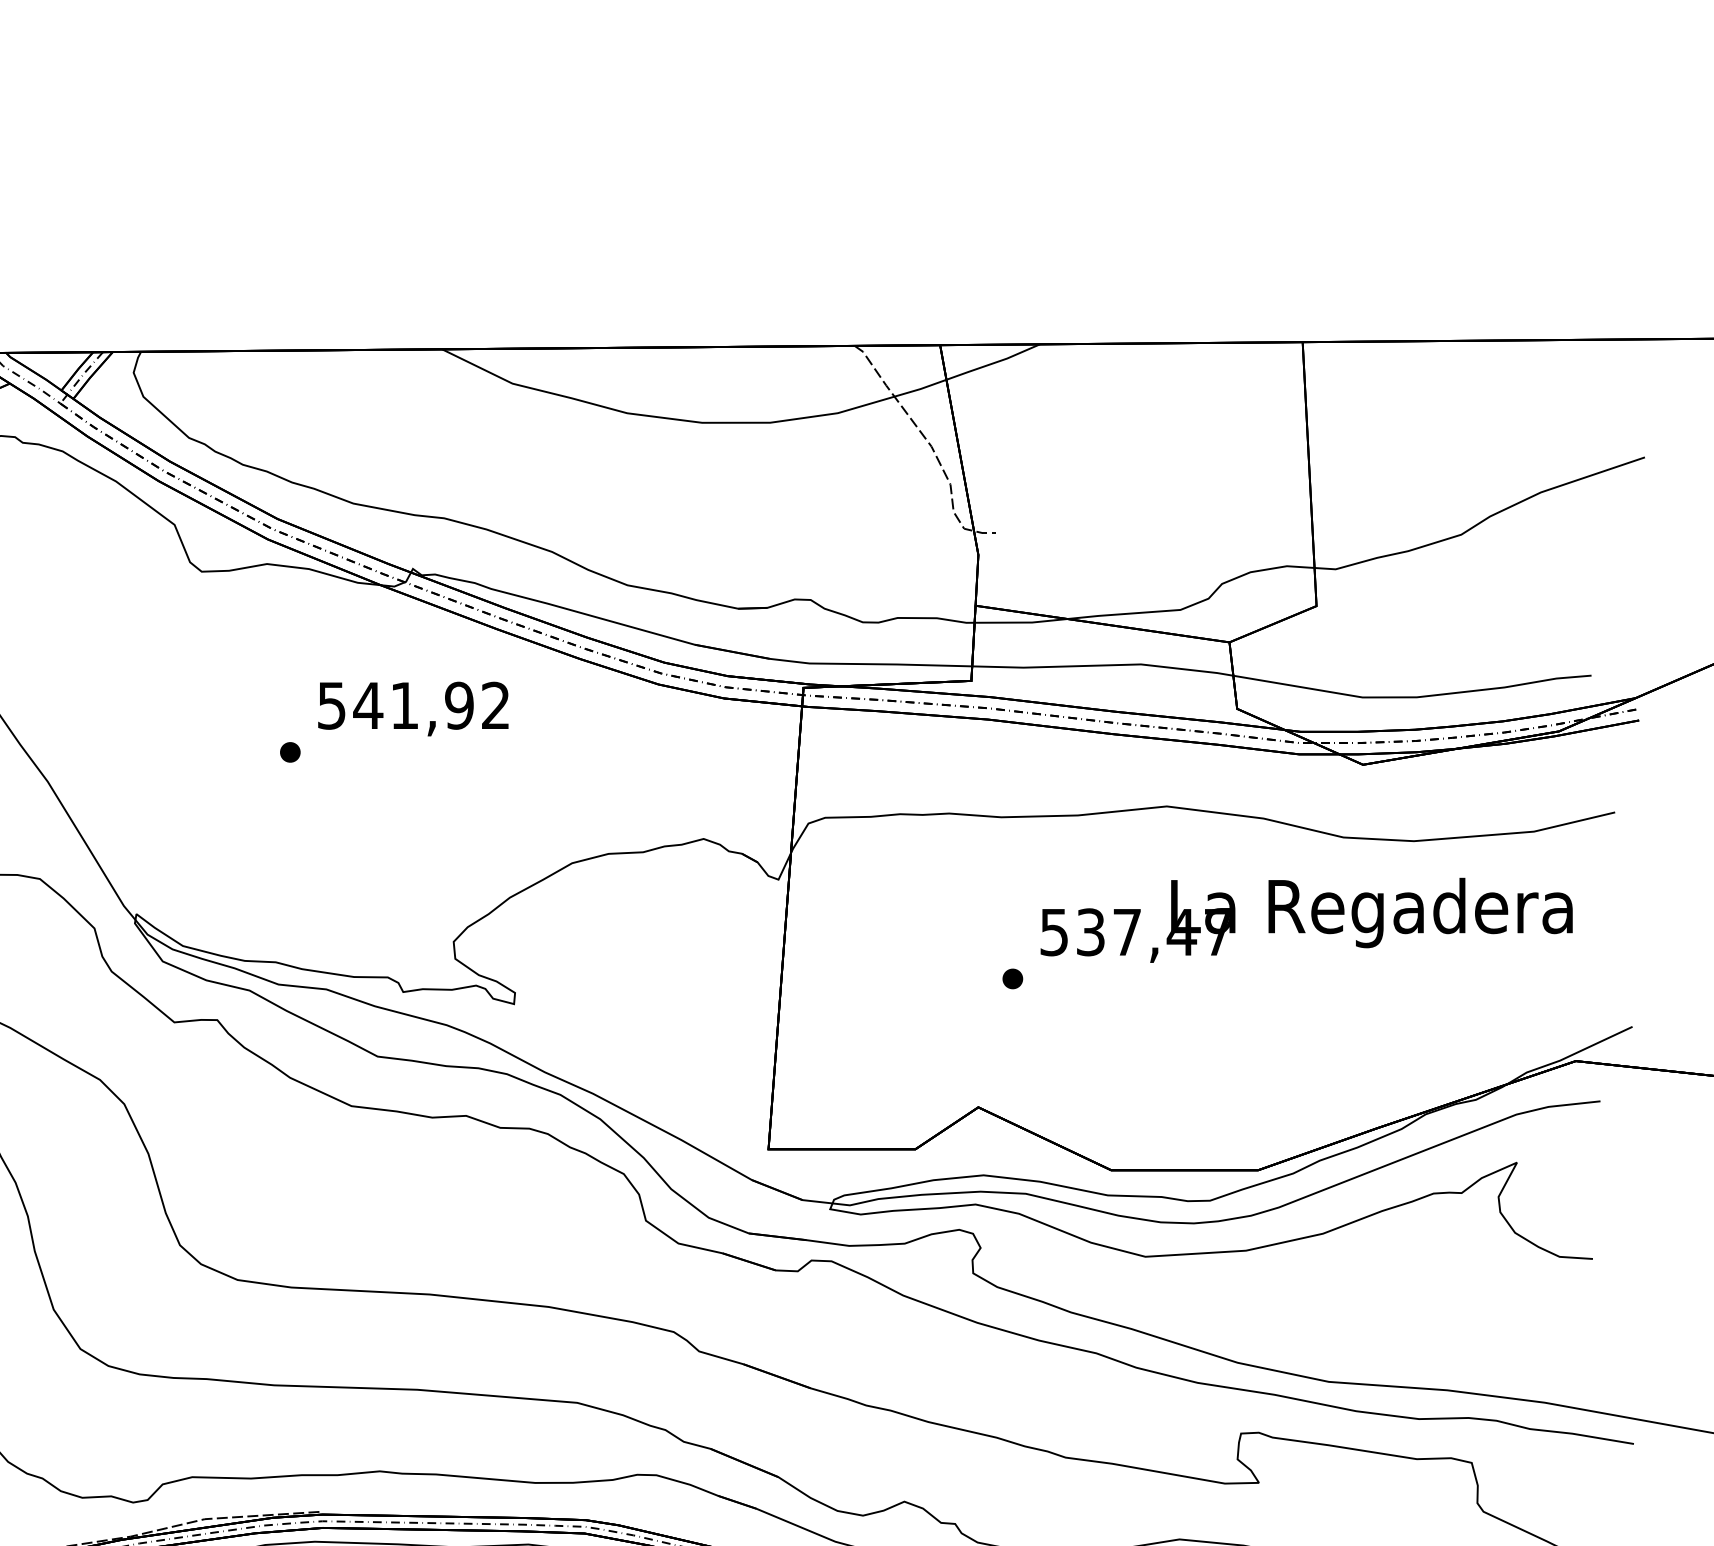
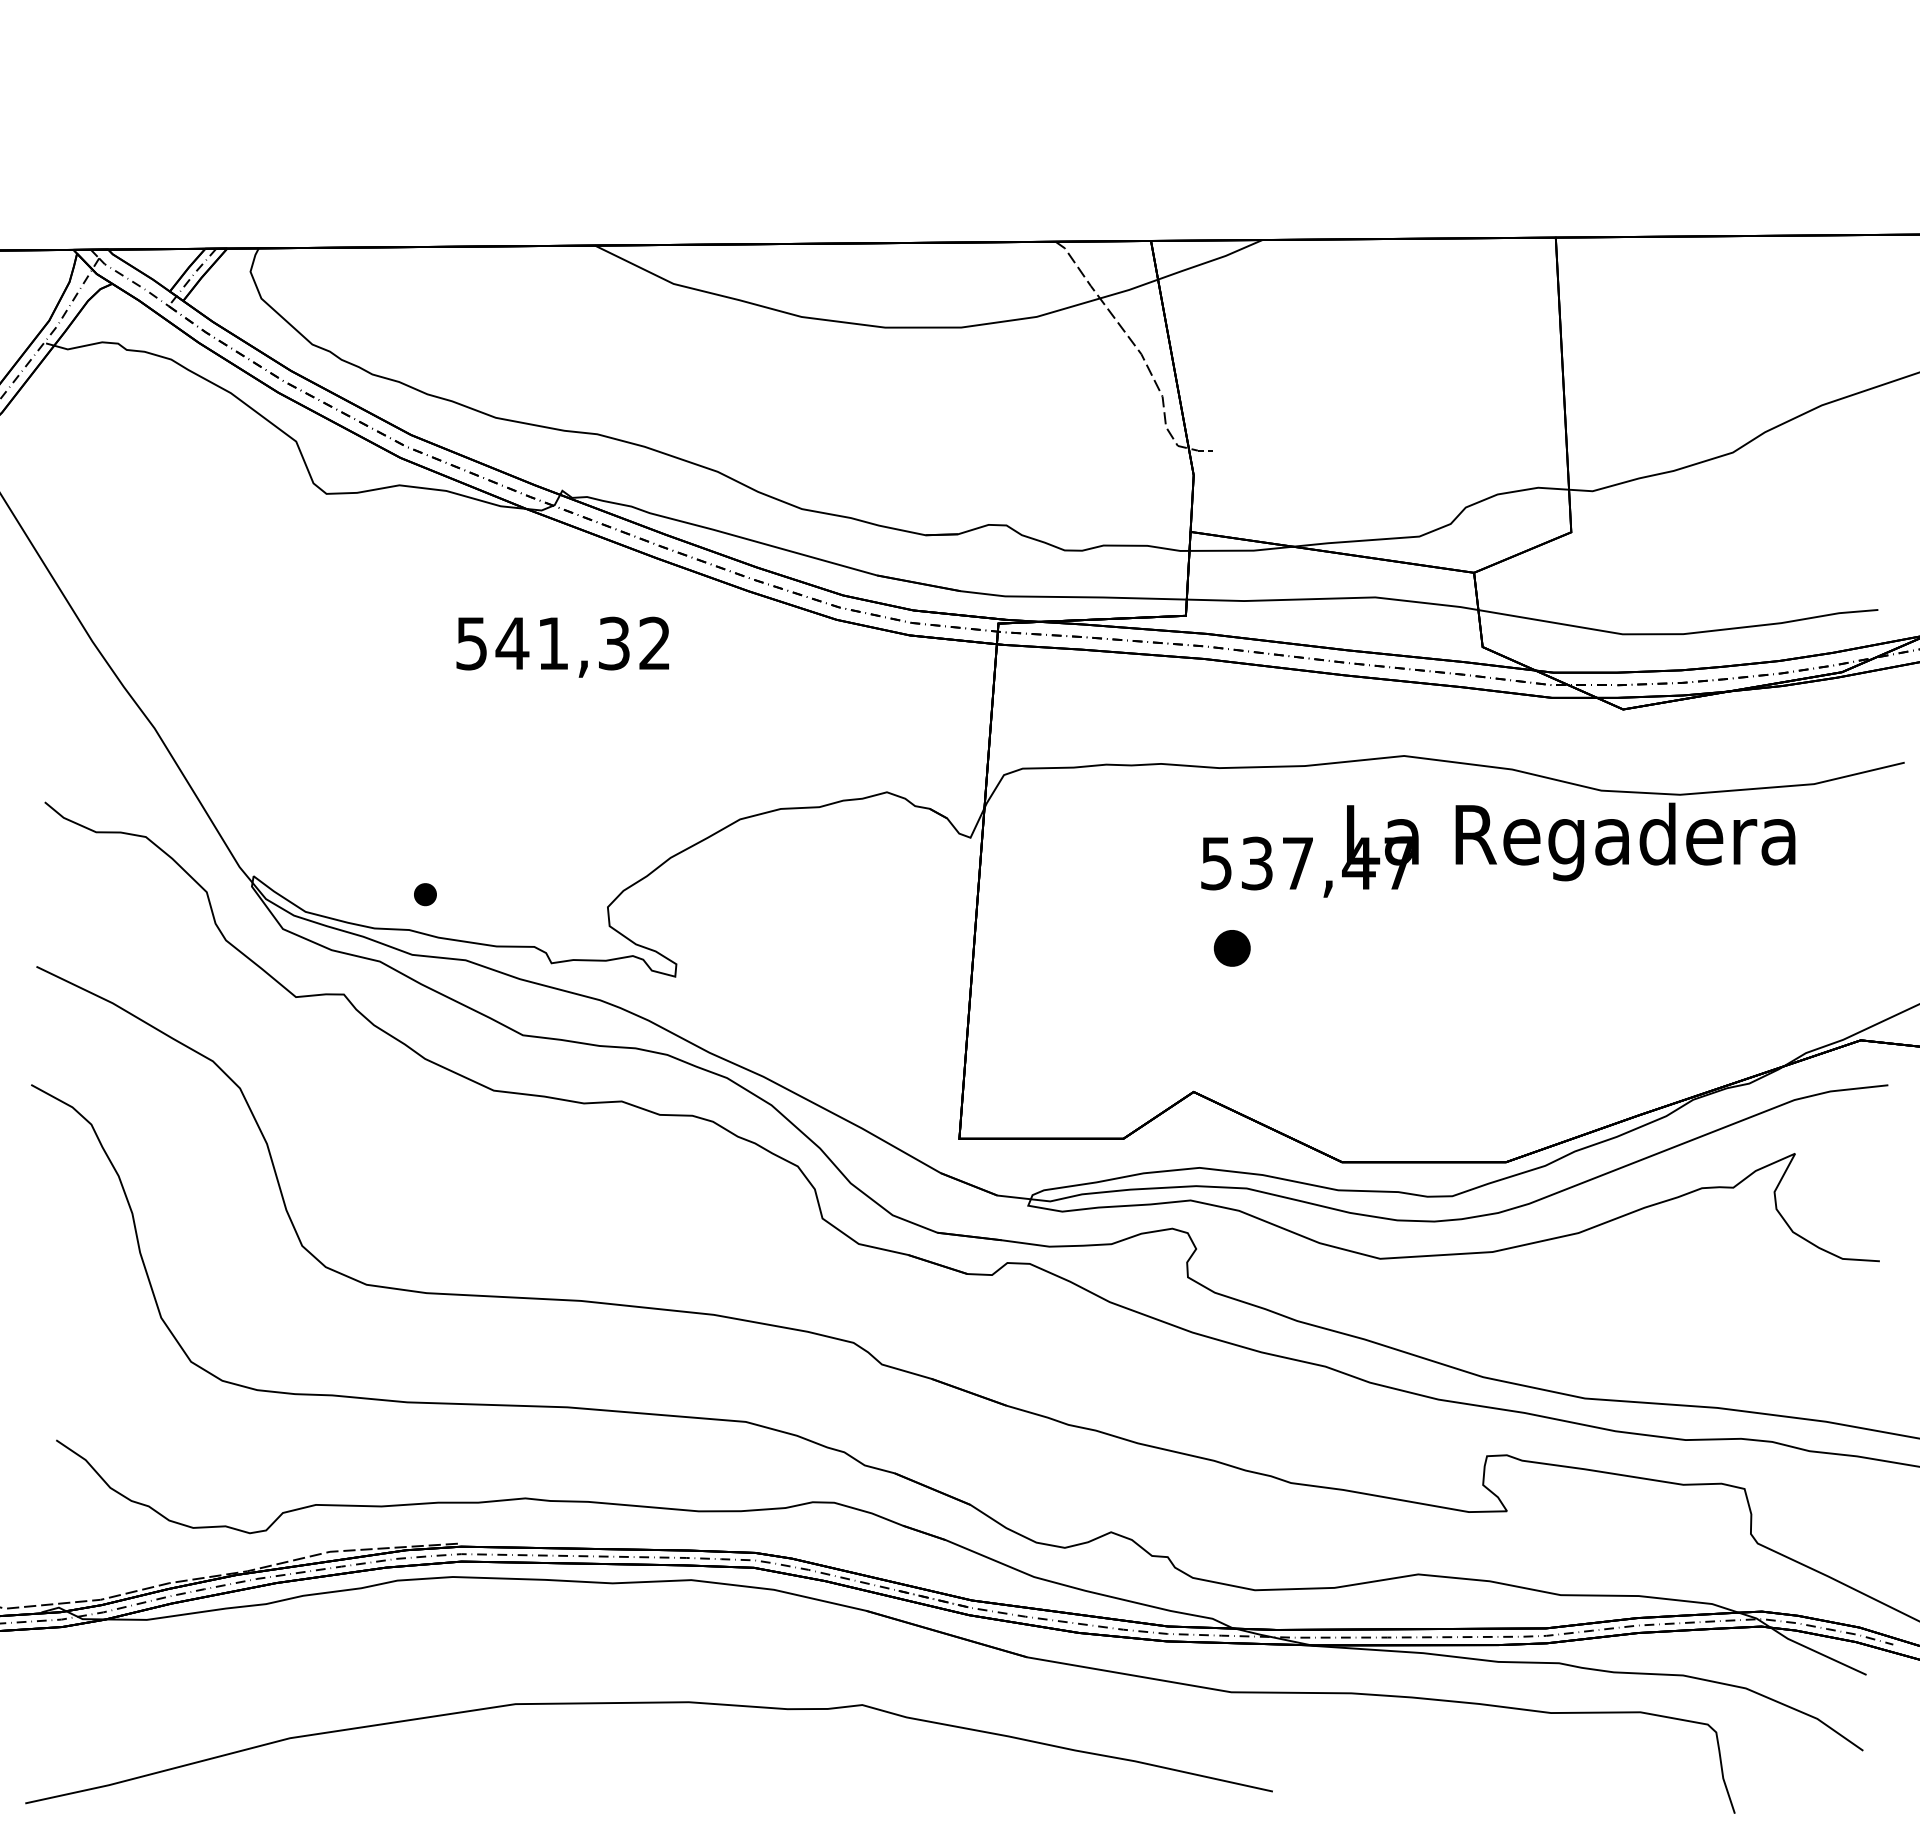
text: (459, 705) -> (614, 643), 541,92 -> 541,32
part: (290, 752) -> (425, 894), moved
text: (1306, 919) -> (1498, 849), moved
part: (1012, 978) -> (1231, 948), size x1.6

